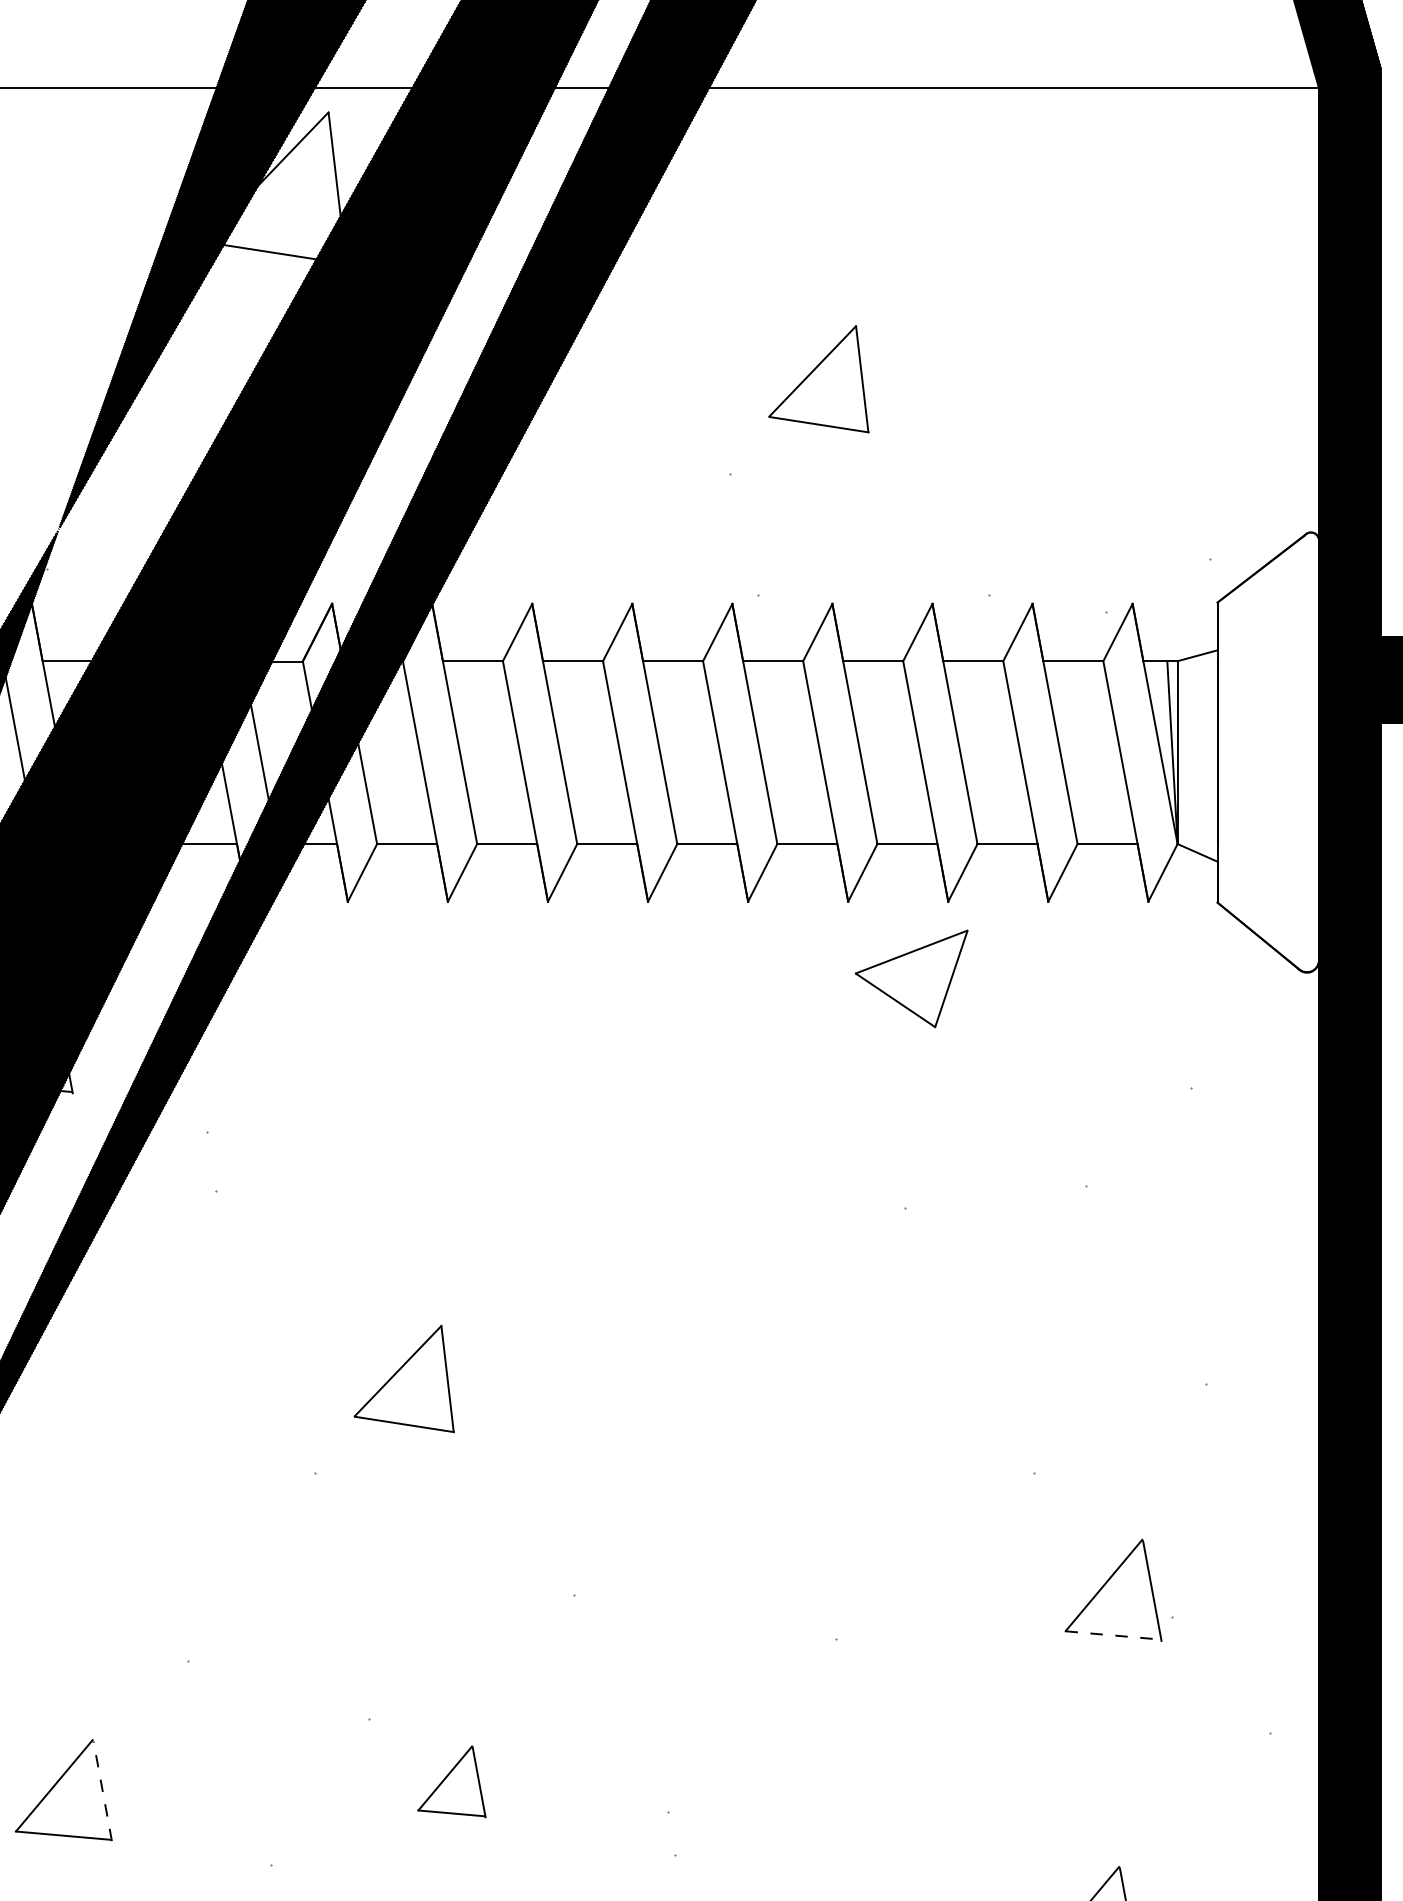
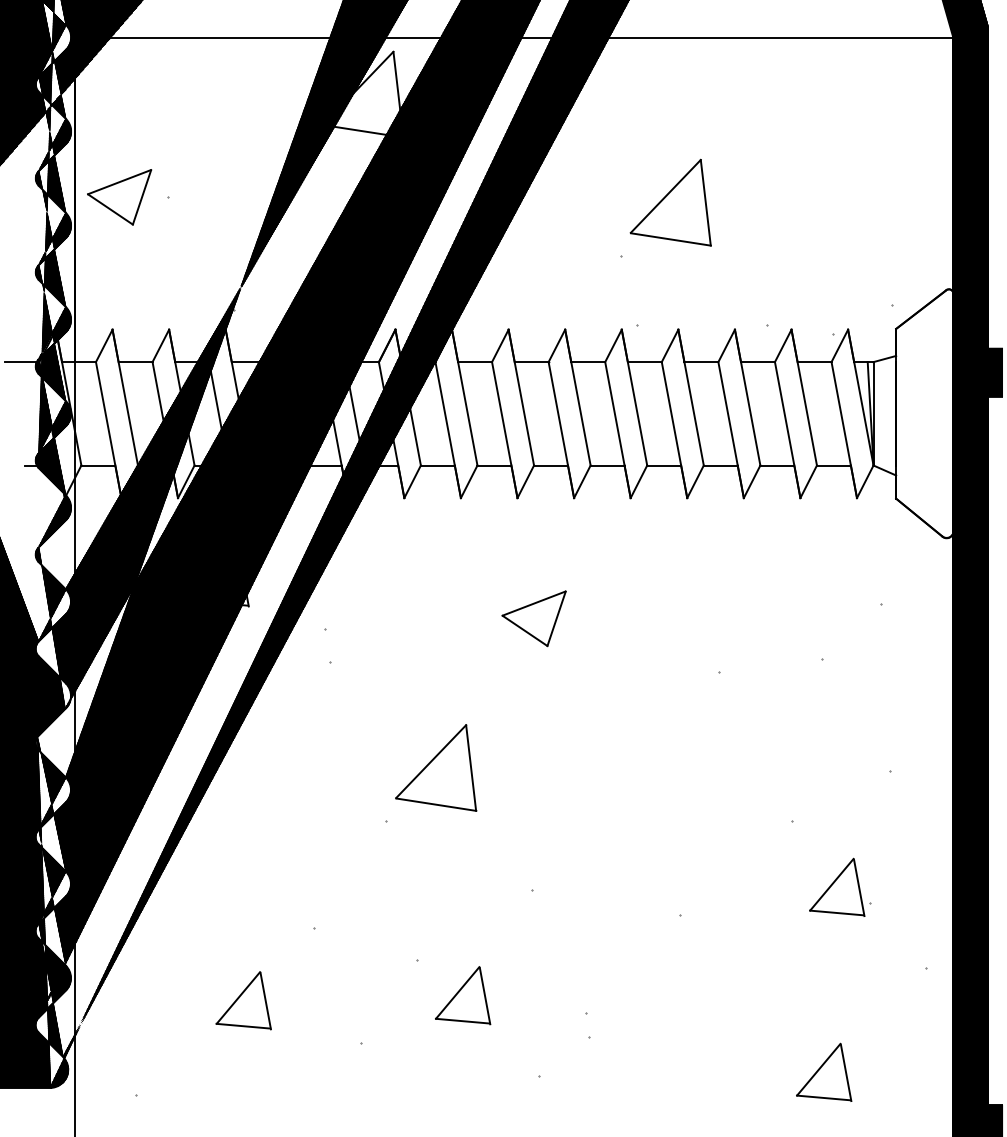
part: (818, 378) -> (670, 202), size x1.43
part: (910, 978) -> (533, 618), moved
part: (404, 1378) -> (436, 767), size x1.43
line: (1112, 1634) -> (836, 912), dashed -> solid
part: (452, 1781) -> (463, 995), size x1.43
line: (102, 1791) -> (265, 1001), dashed -> solid

